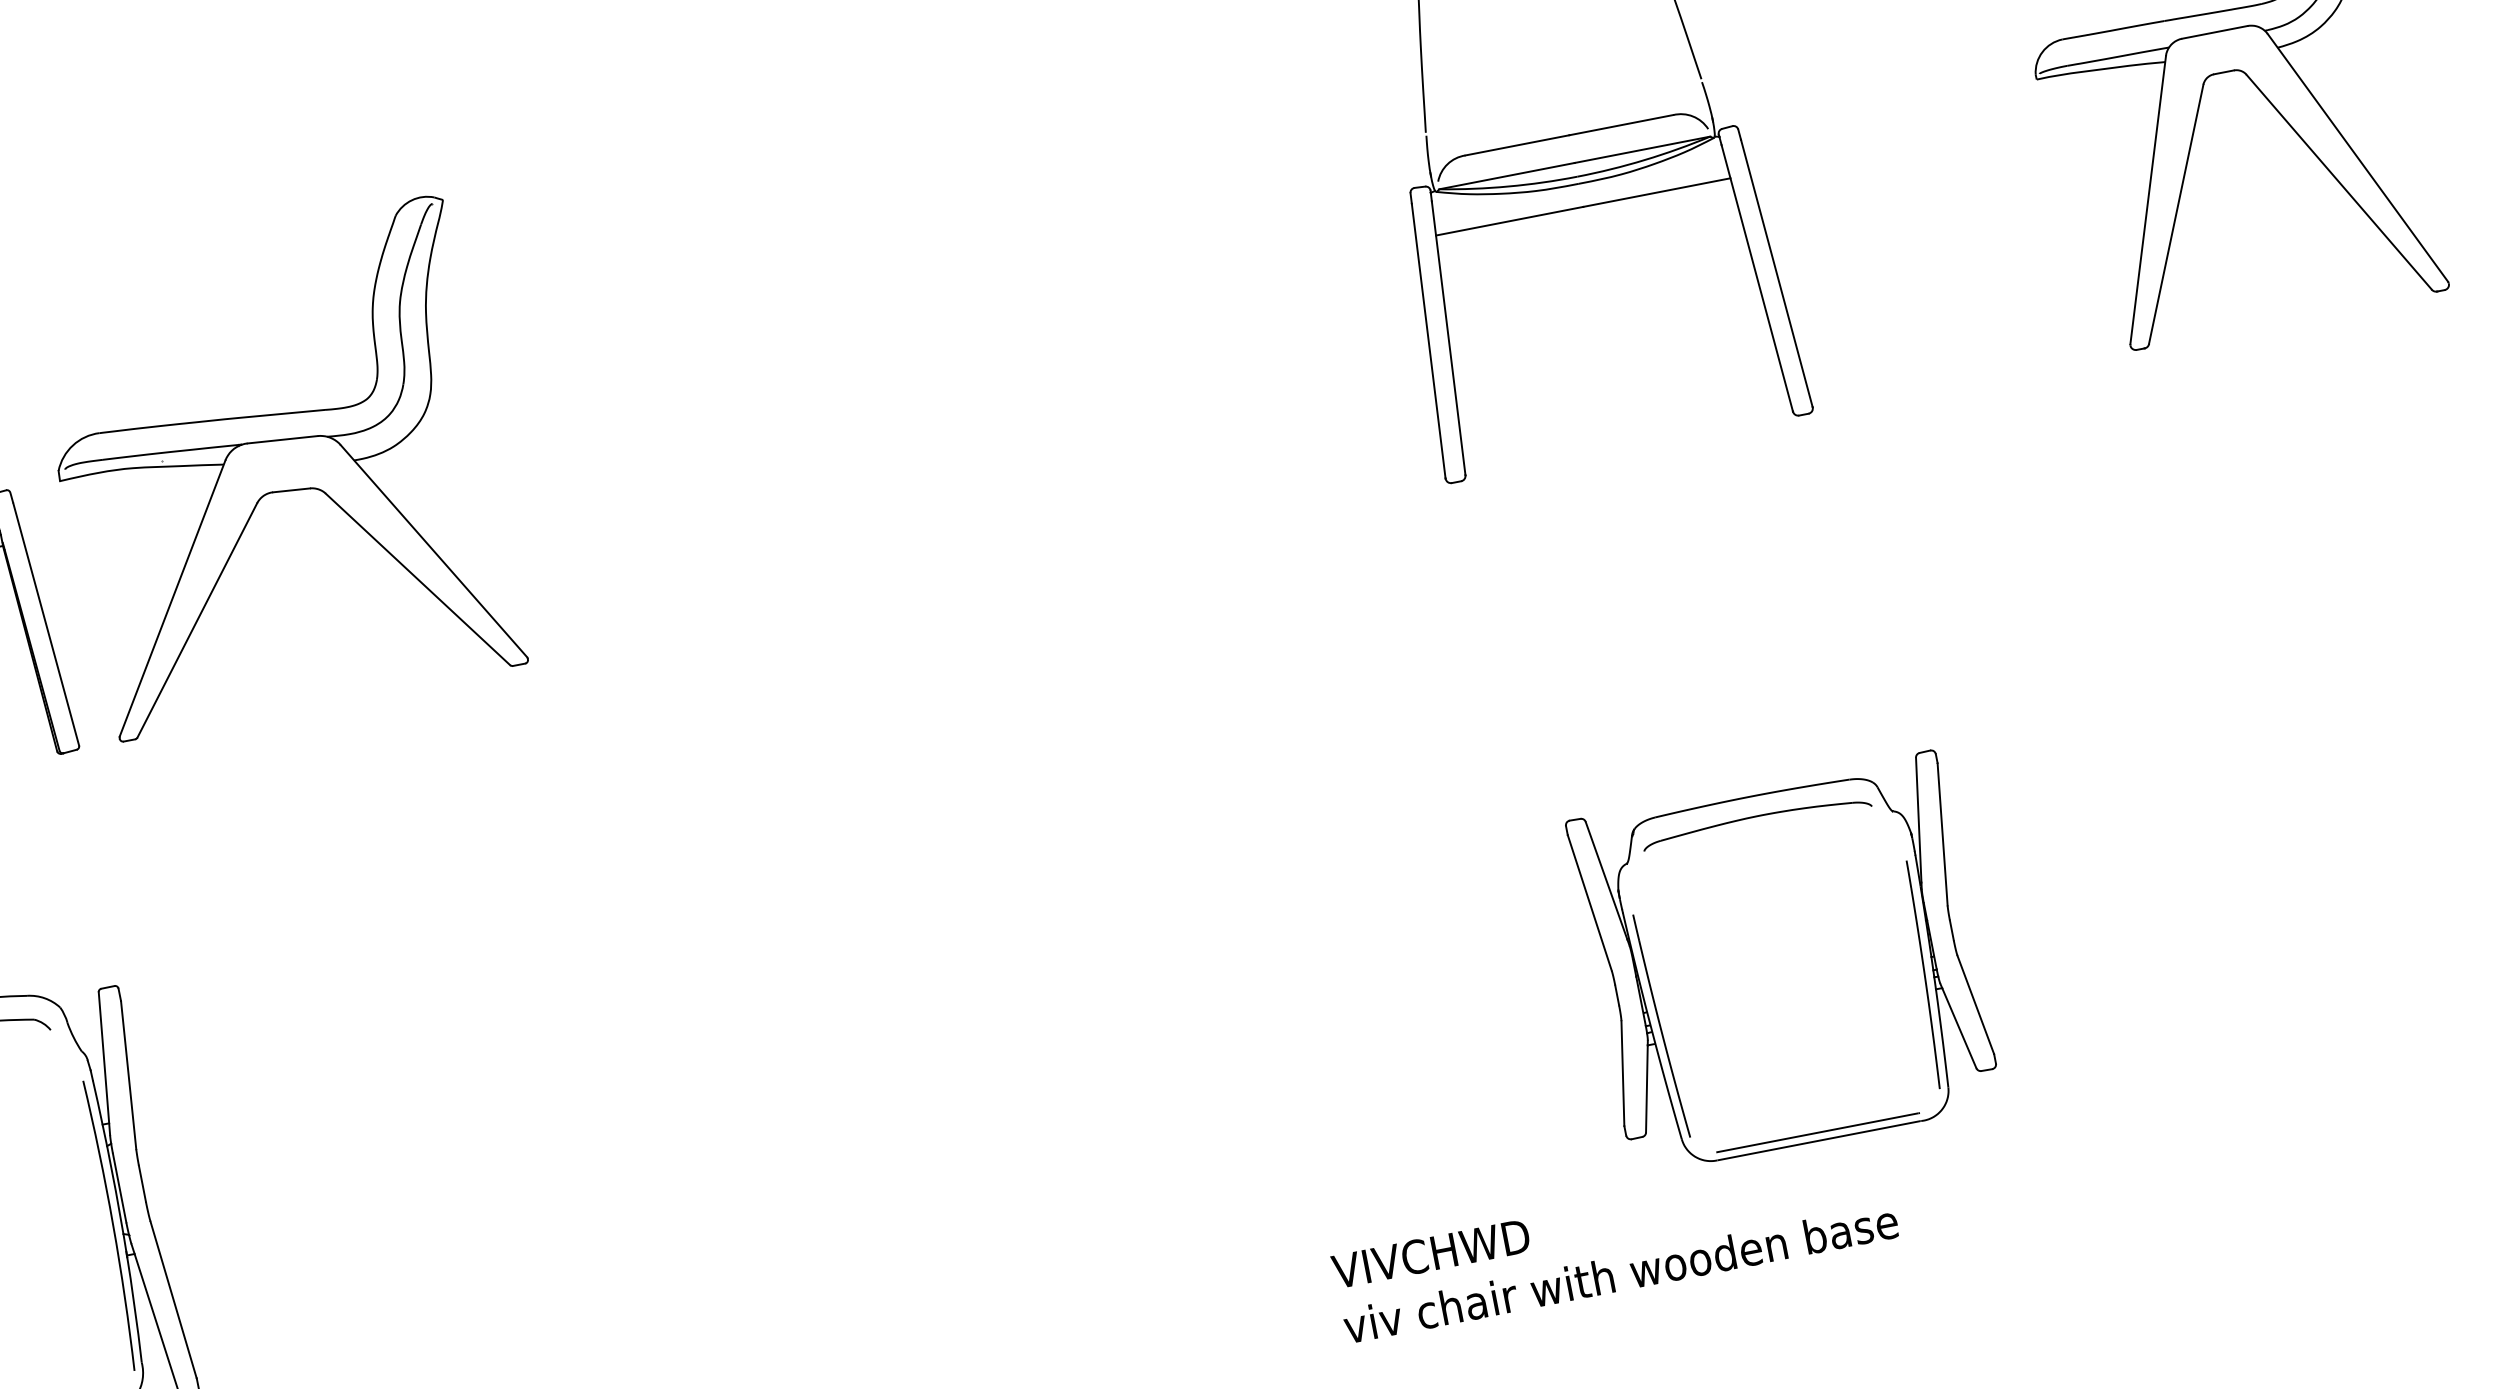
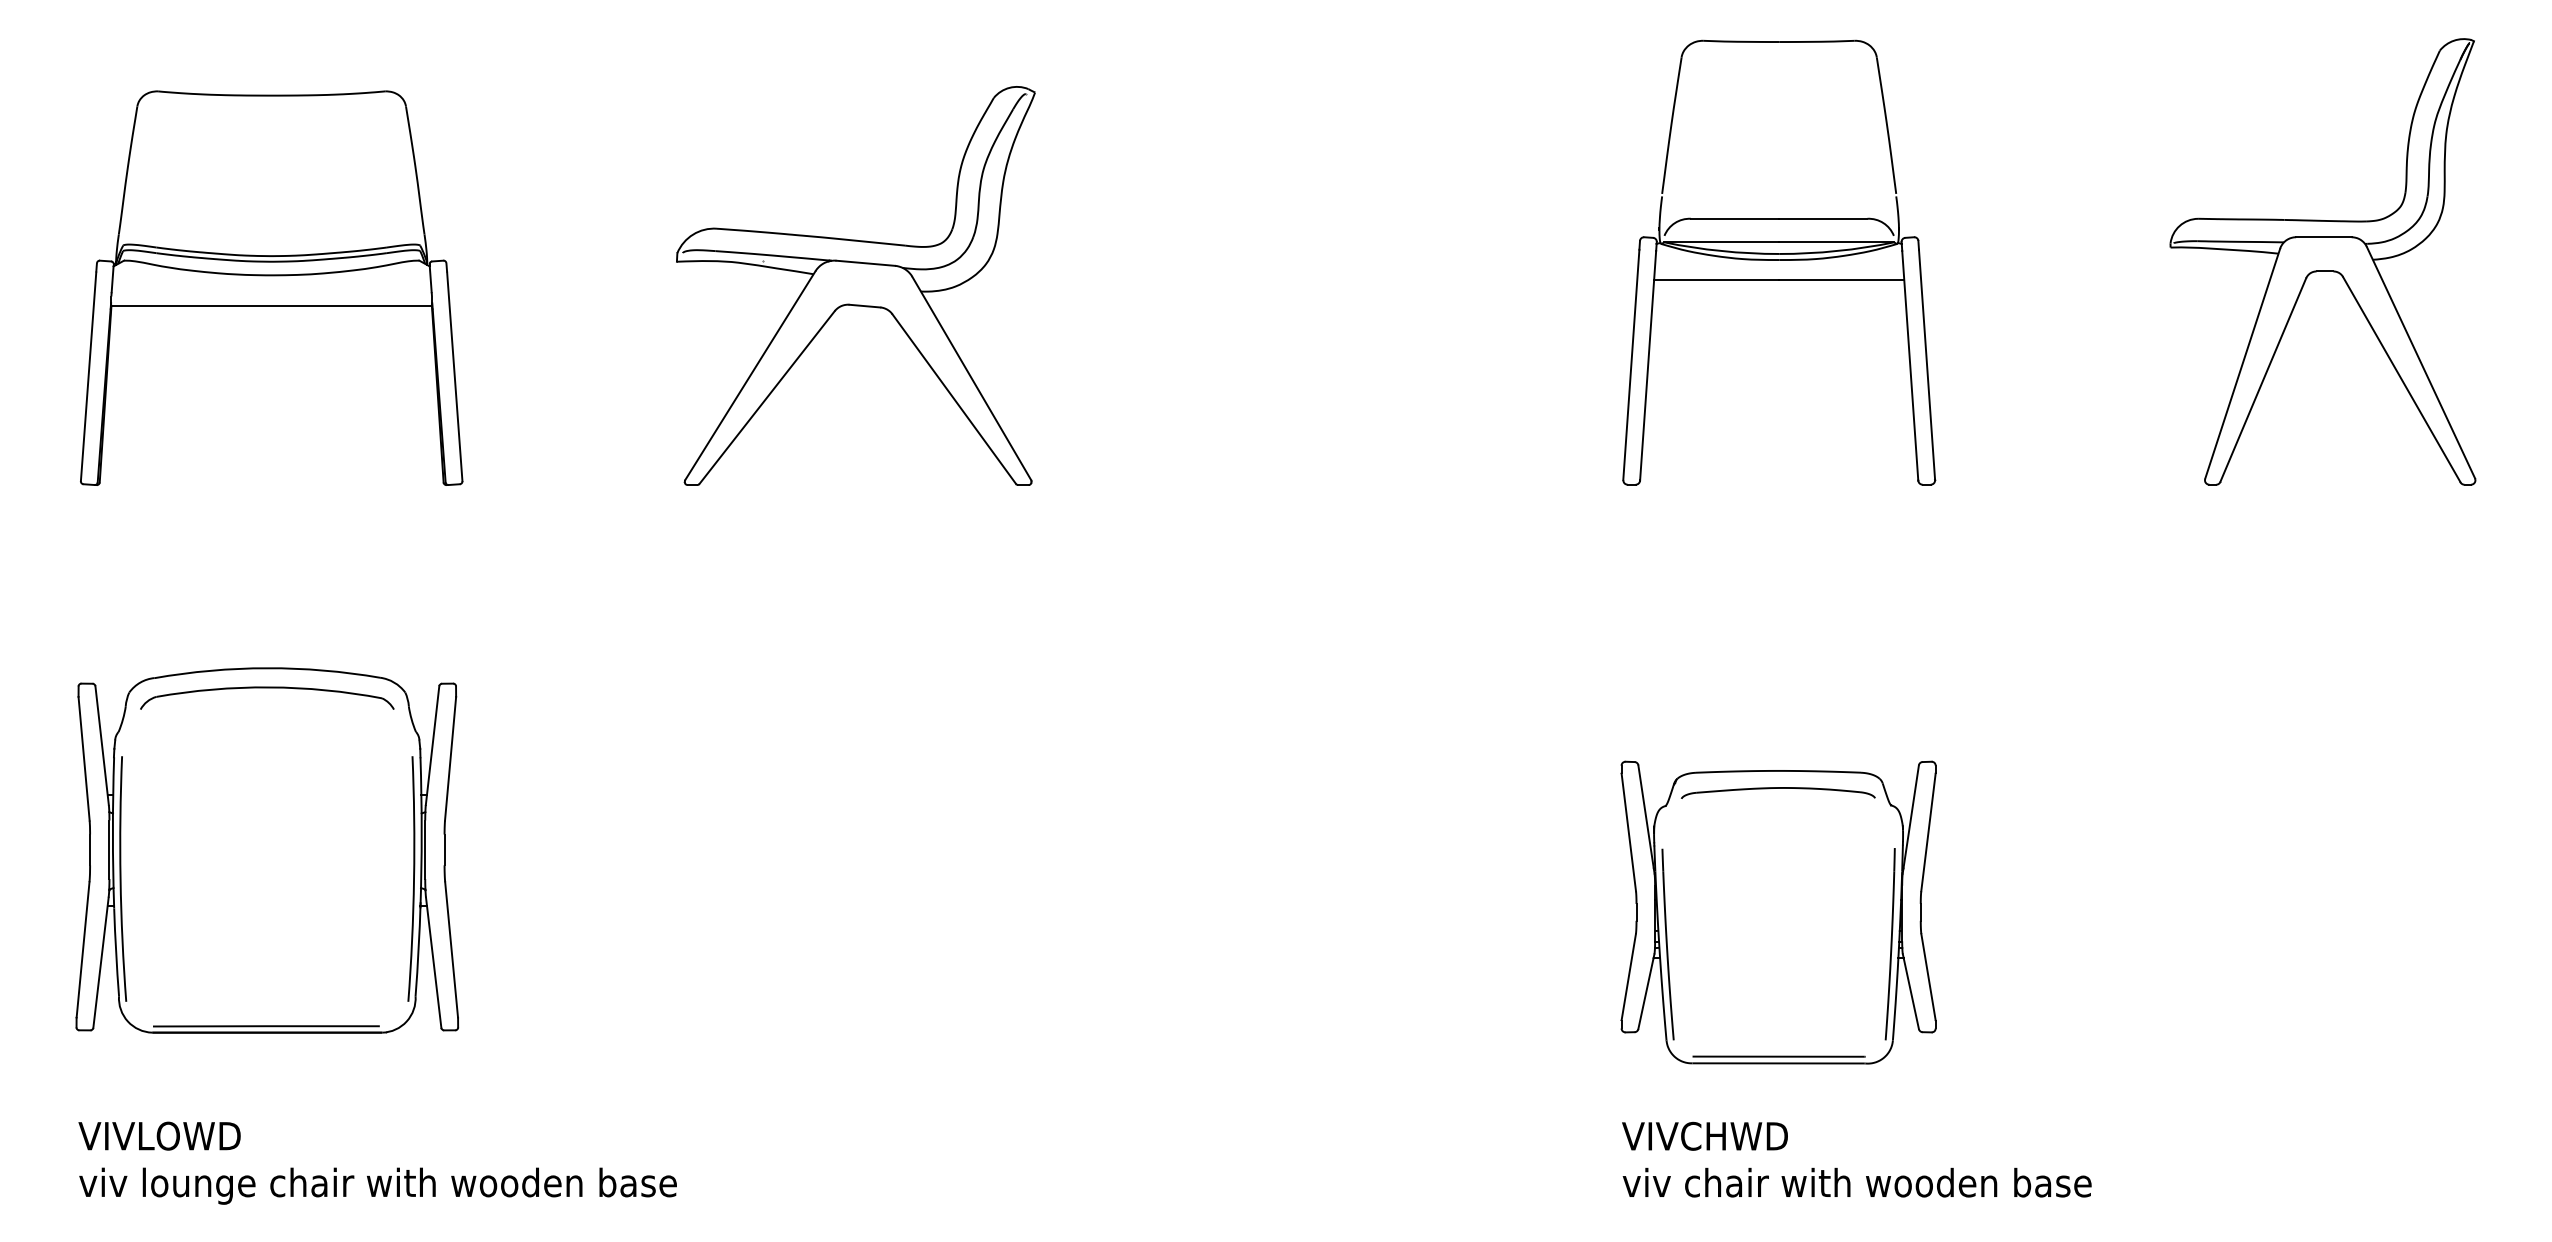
part: (275, 468) -> (855, 285), moved
part: (1784, 963) -> (1778, 912), moved
text: (1614, 1246) -> (1856, 1159), moved

